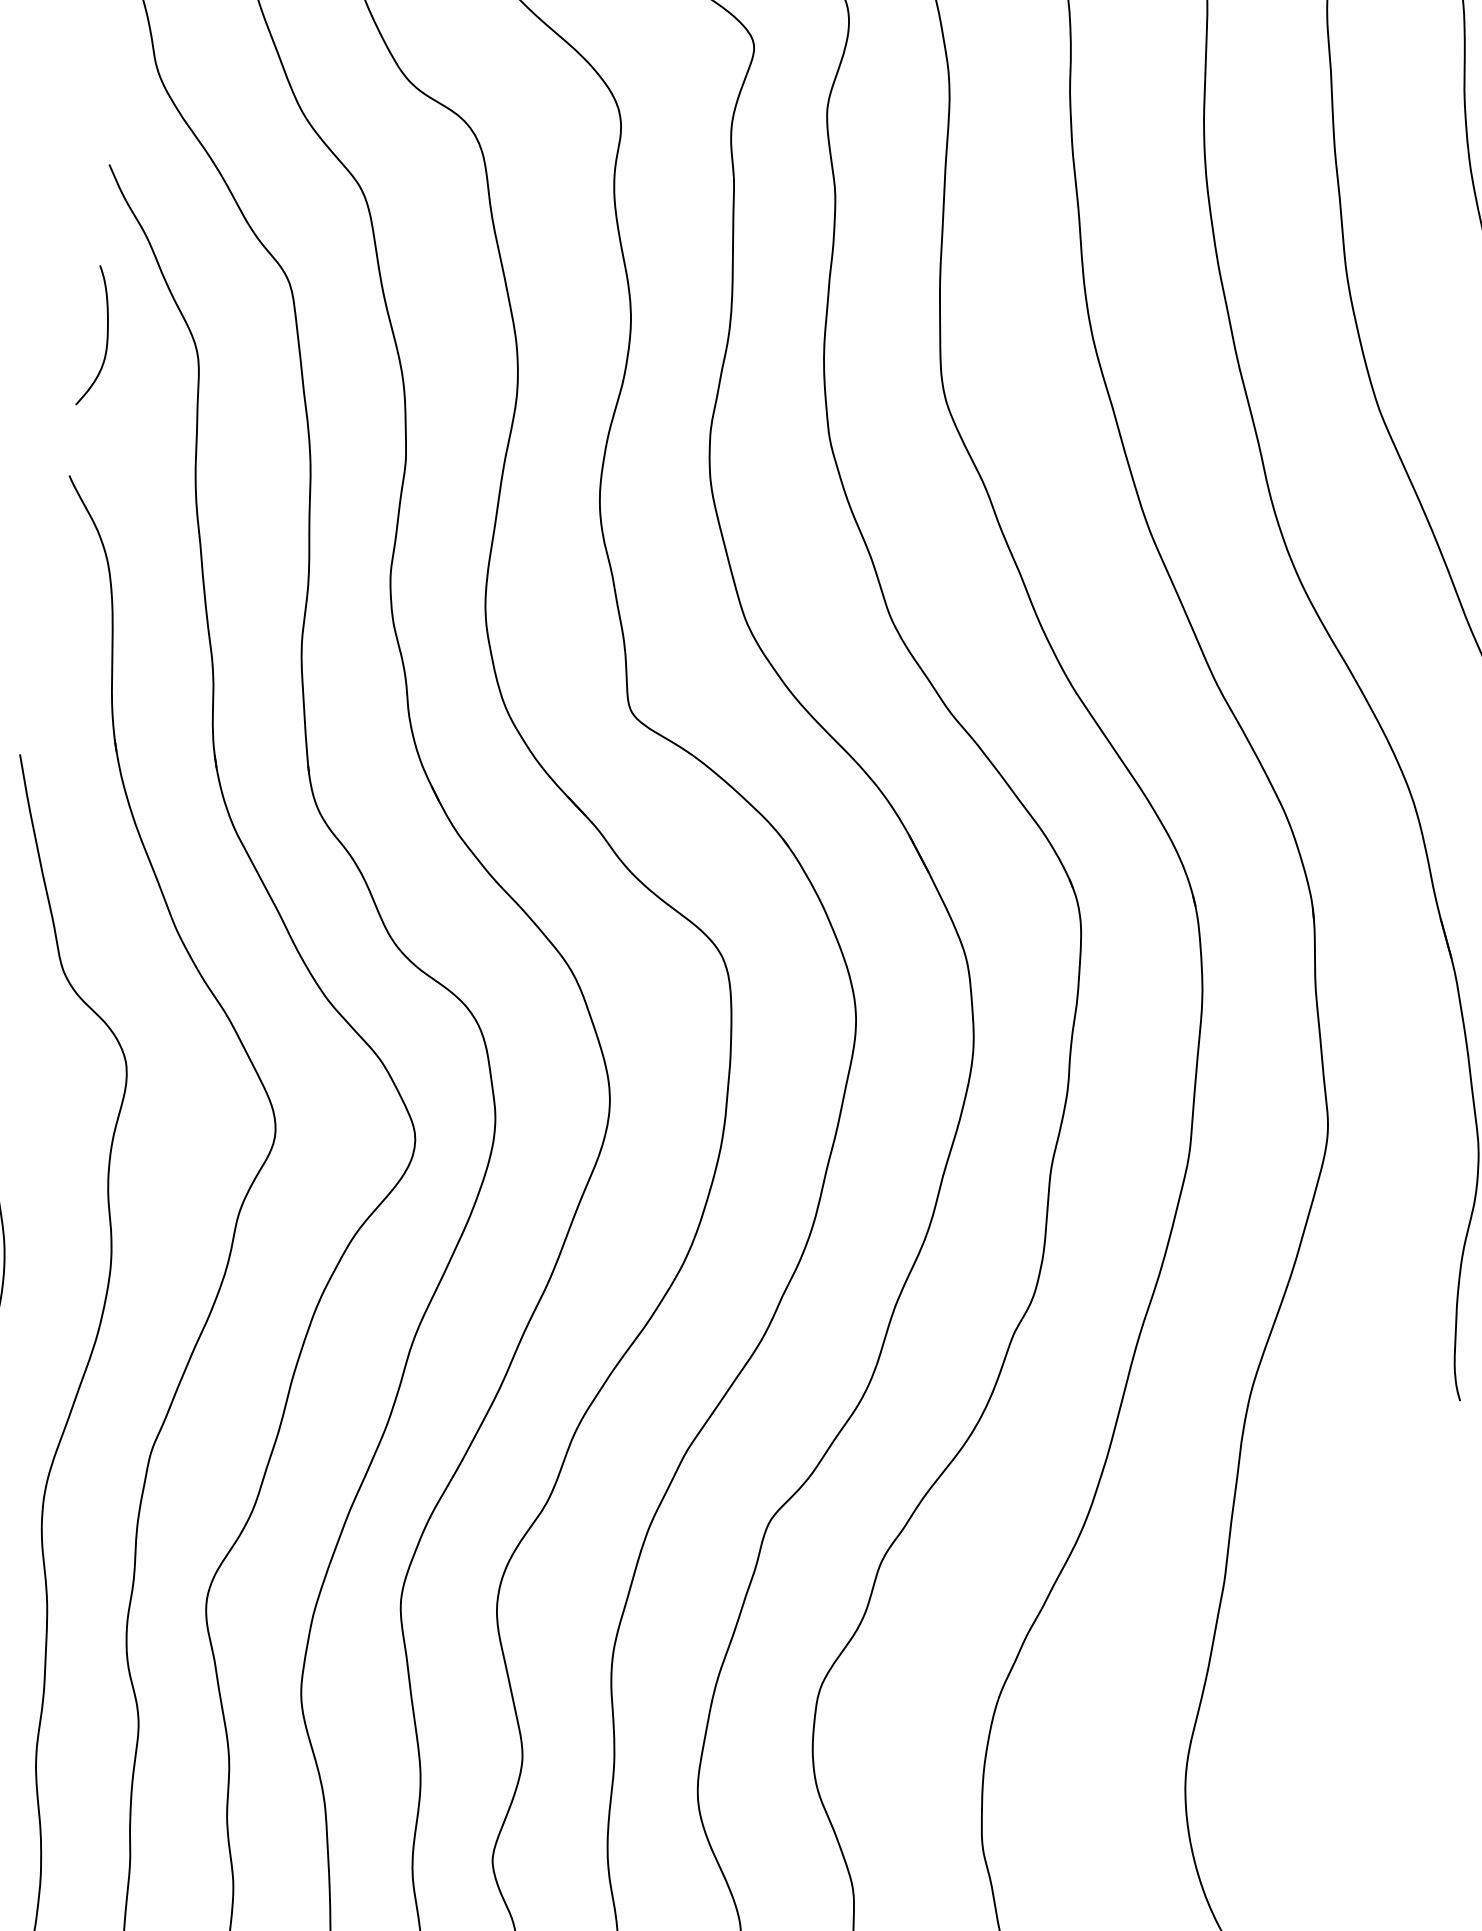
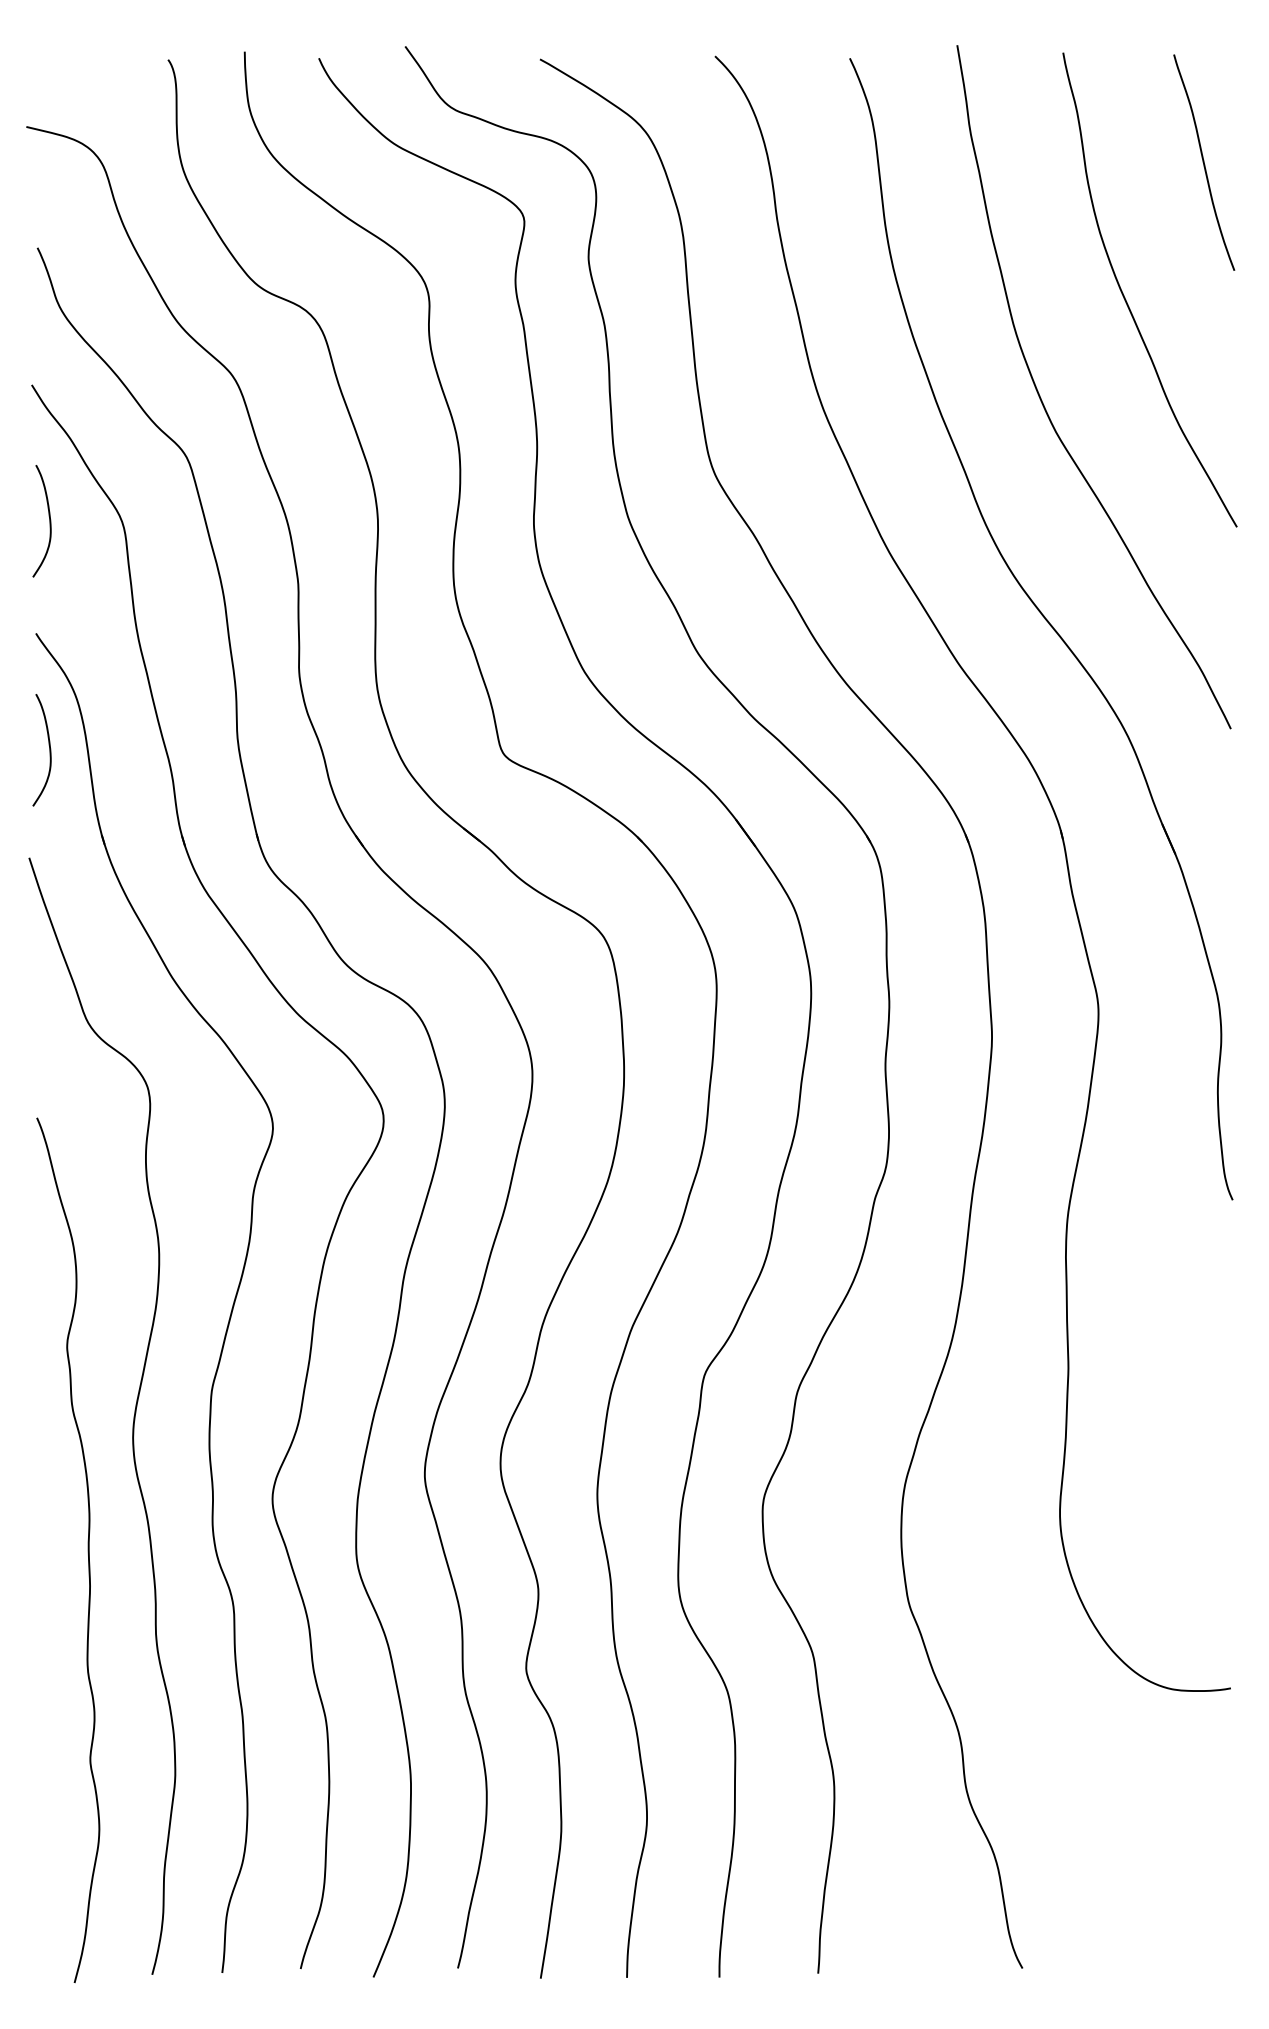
curve: (64, 624) -> (49, 750), added

